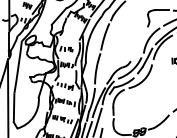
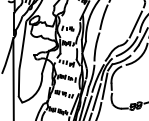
line: (139, 44) -> (135, 24), added
line: (105, 110) -> (104, 85), added

